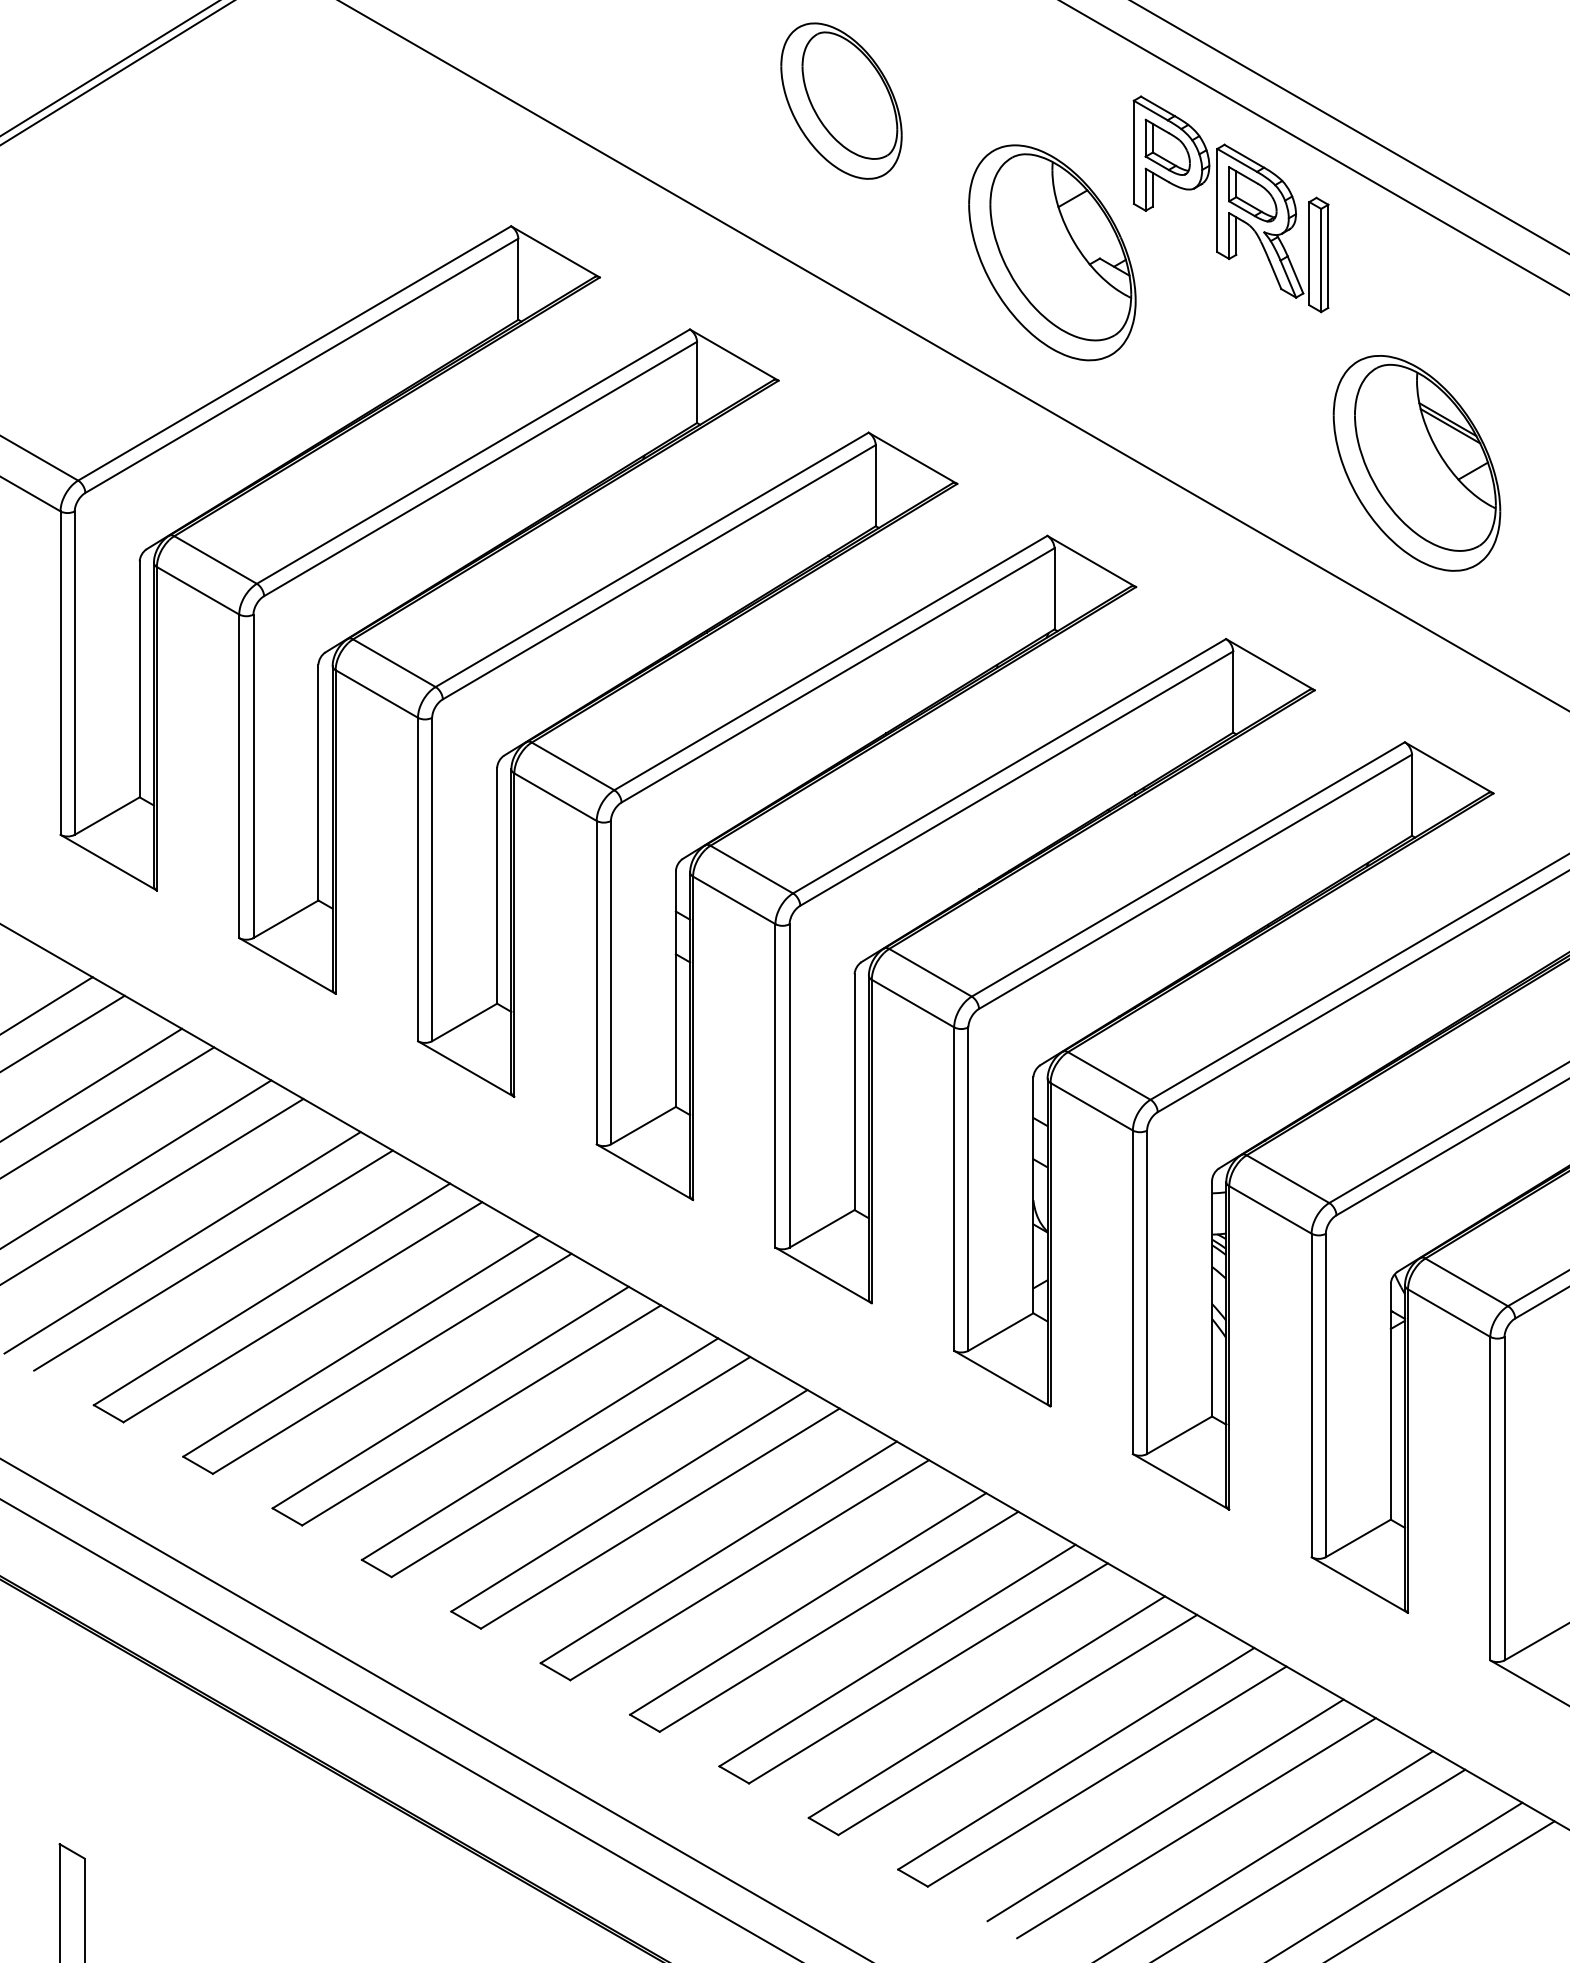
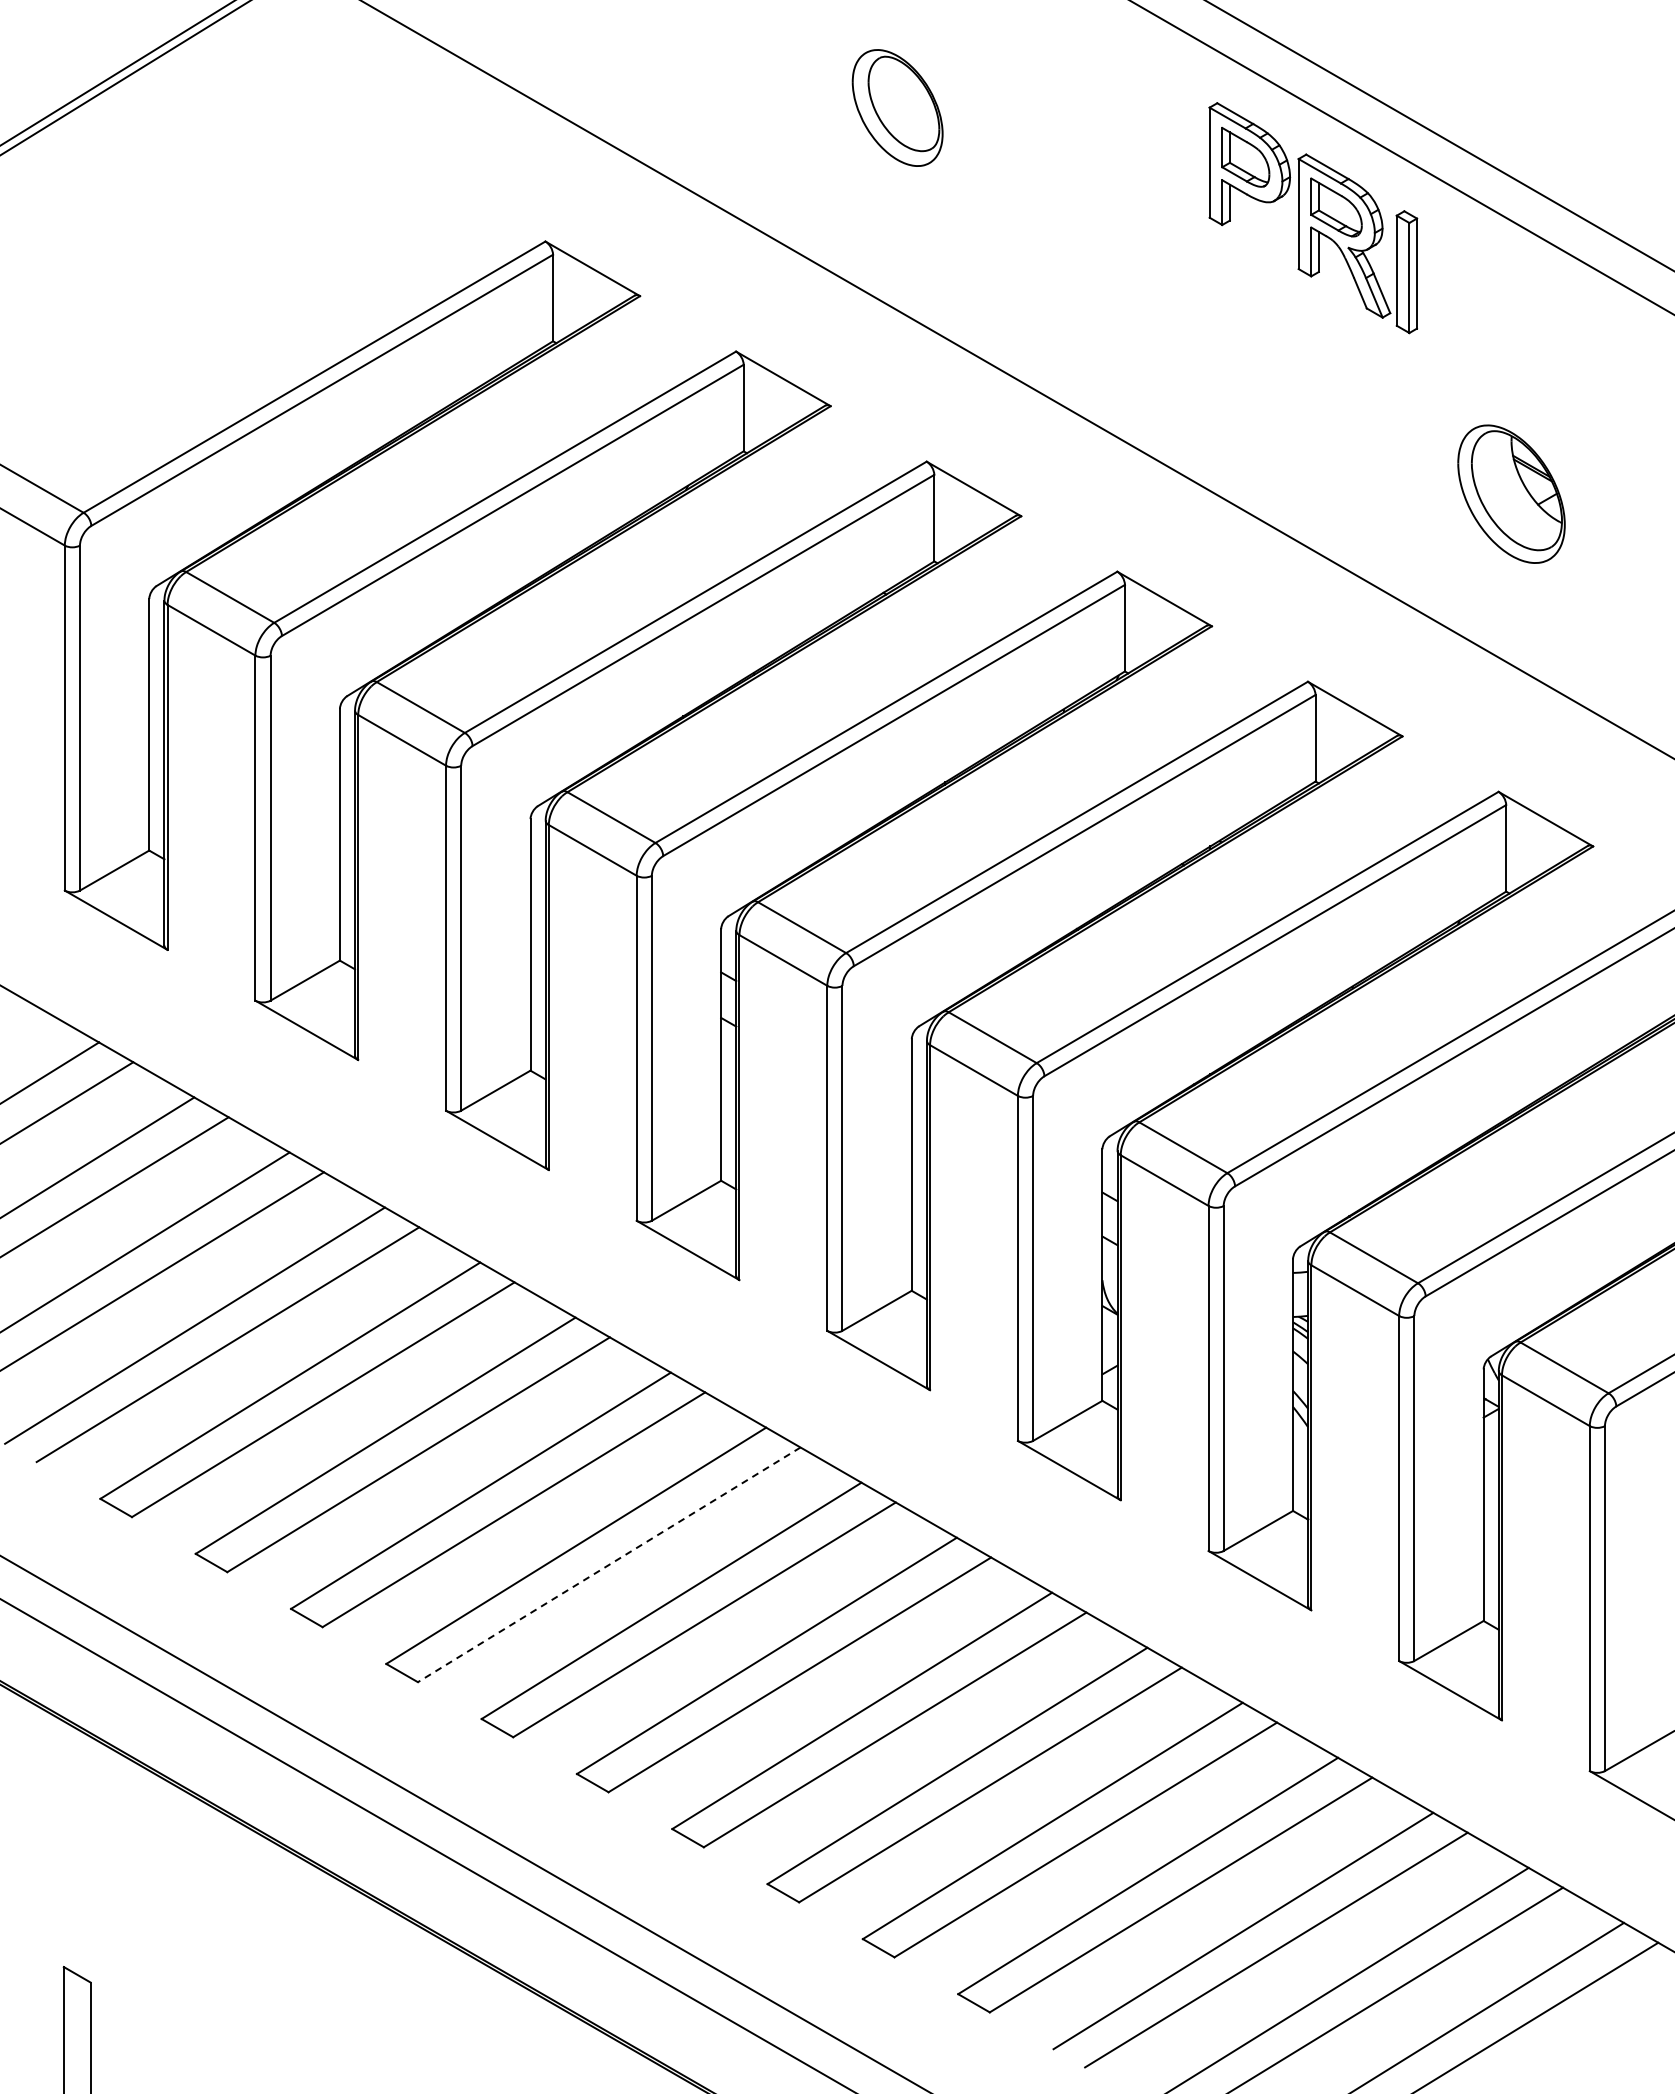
part: (841, 100) -> (897, 107), size x0.7
part: (1052, 252) -> (1122, 269), removed
part: (1416, 462) -> (1511, 493), size x0.6
line: (570, 1467) -> (608, 1565), solid -> dashed

